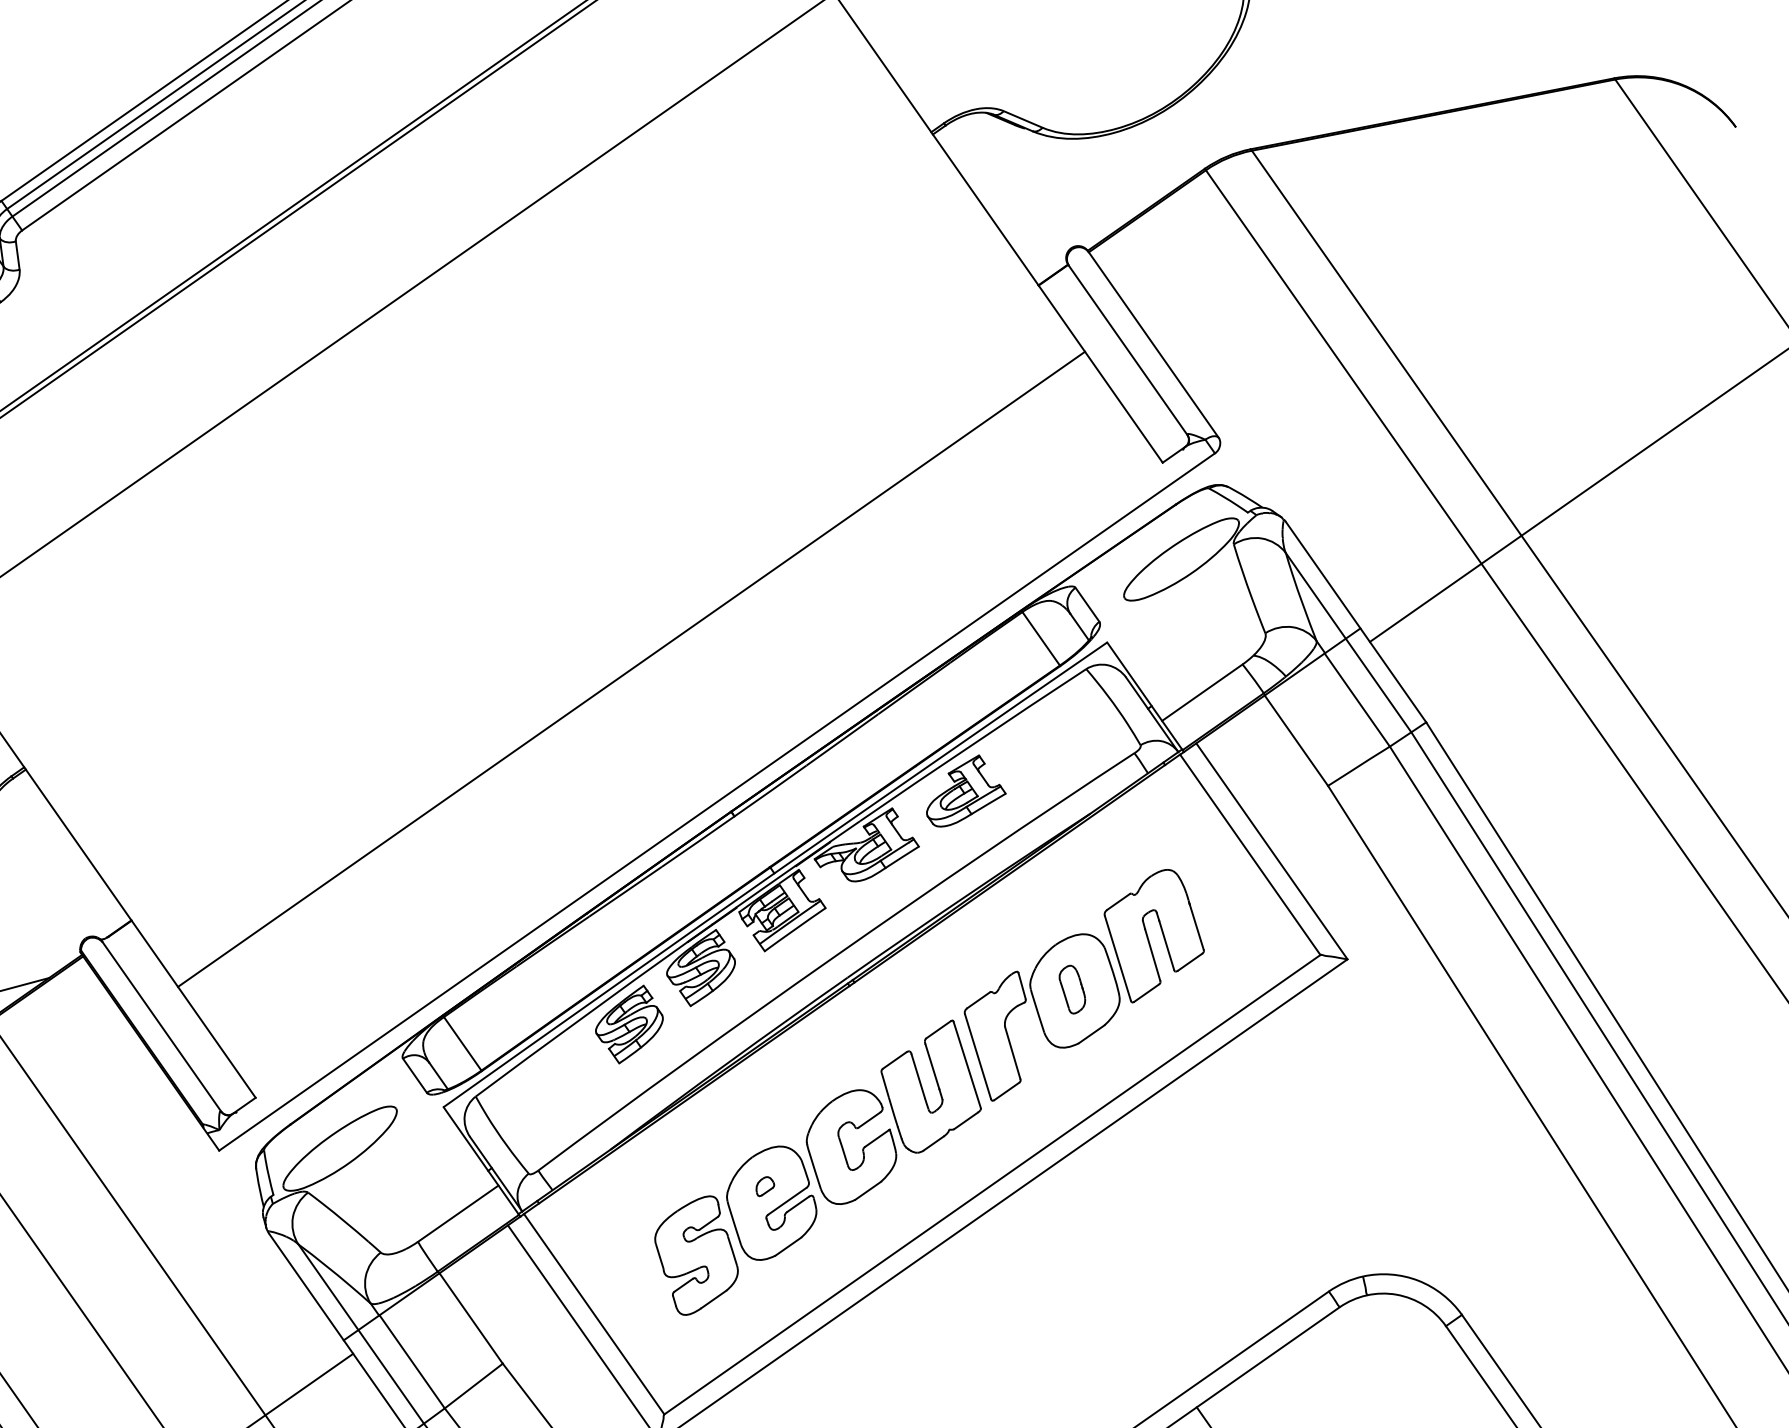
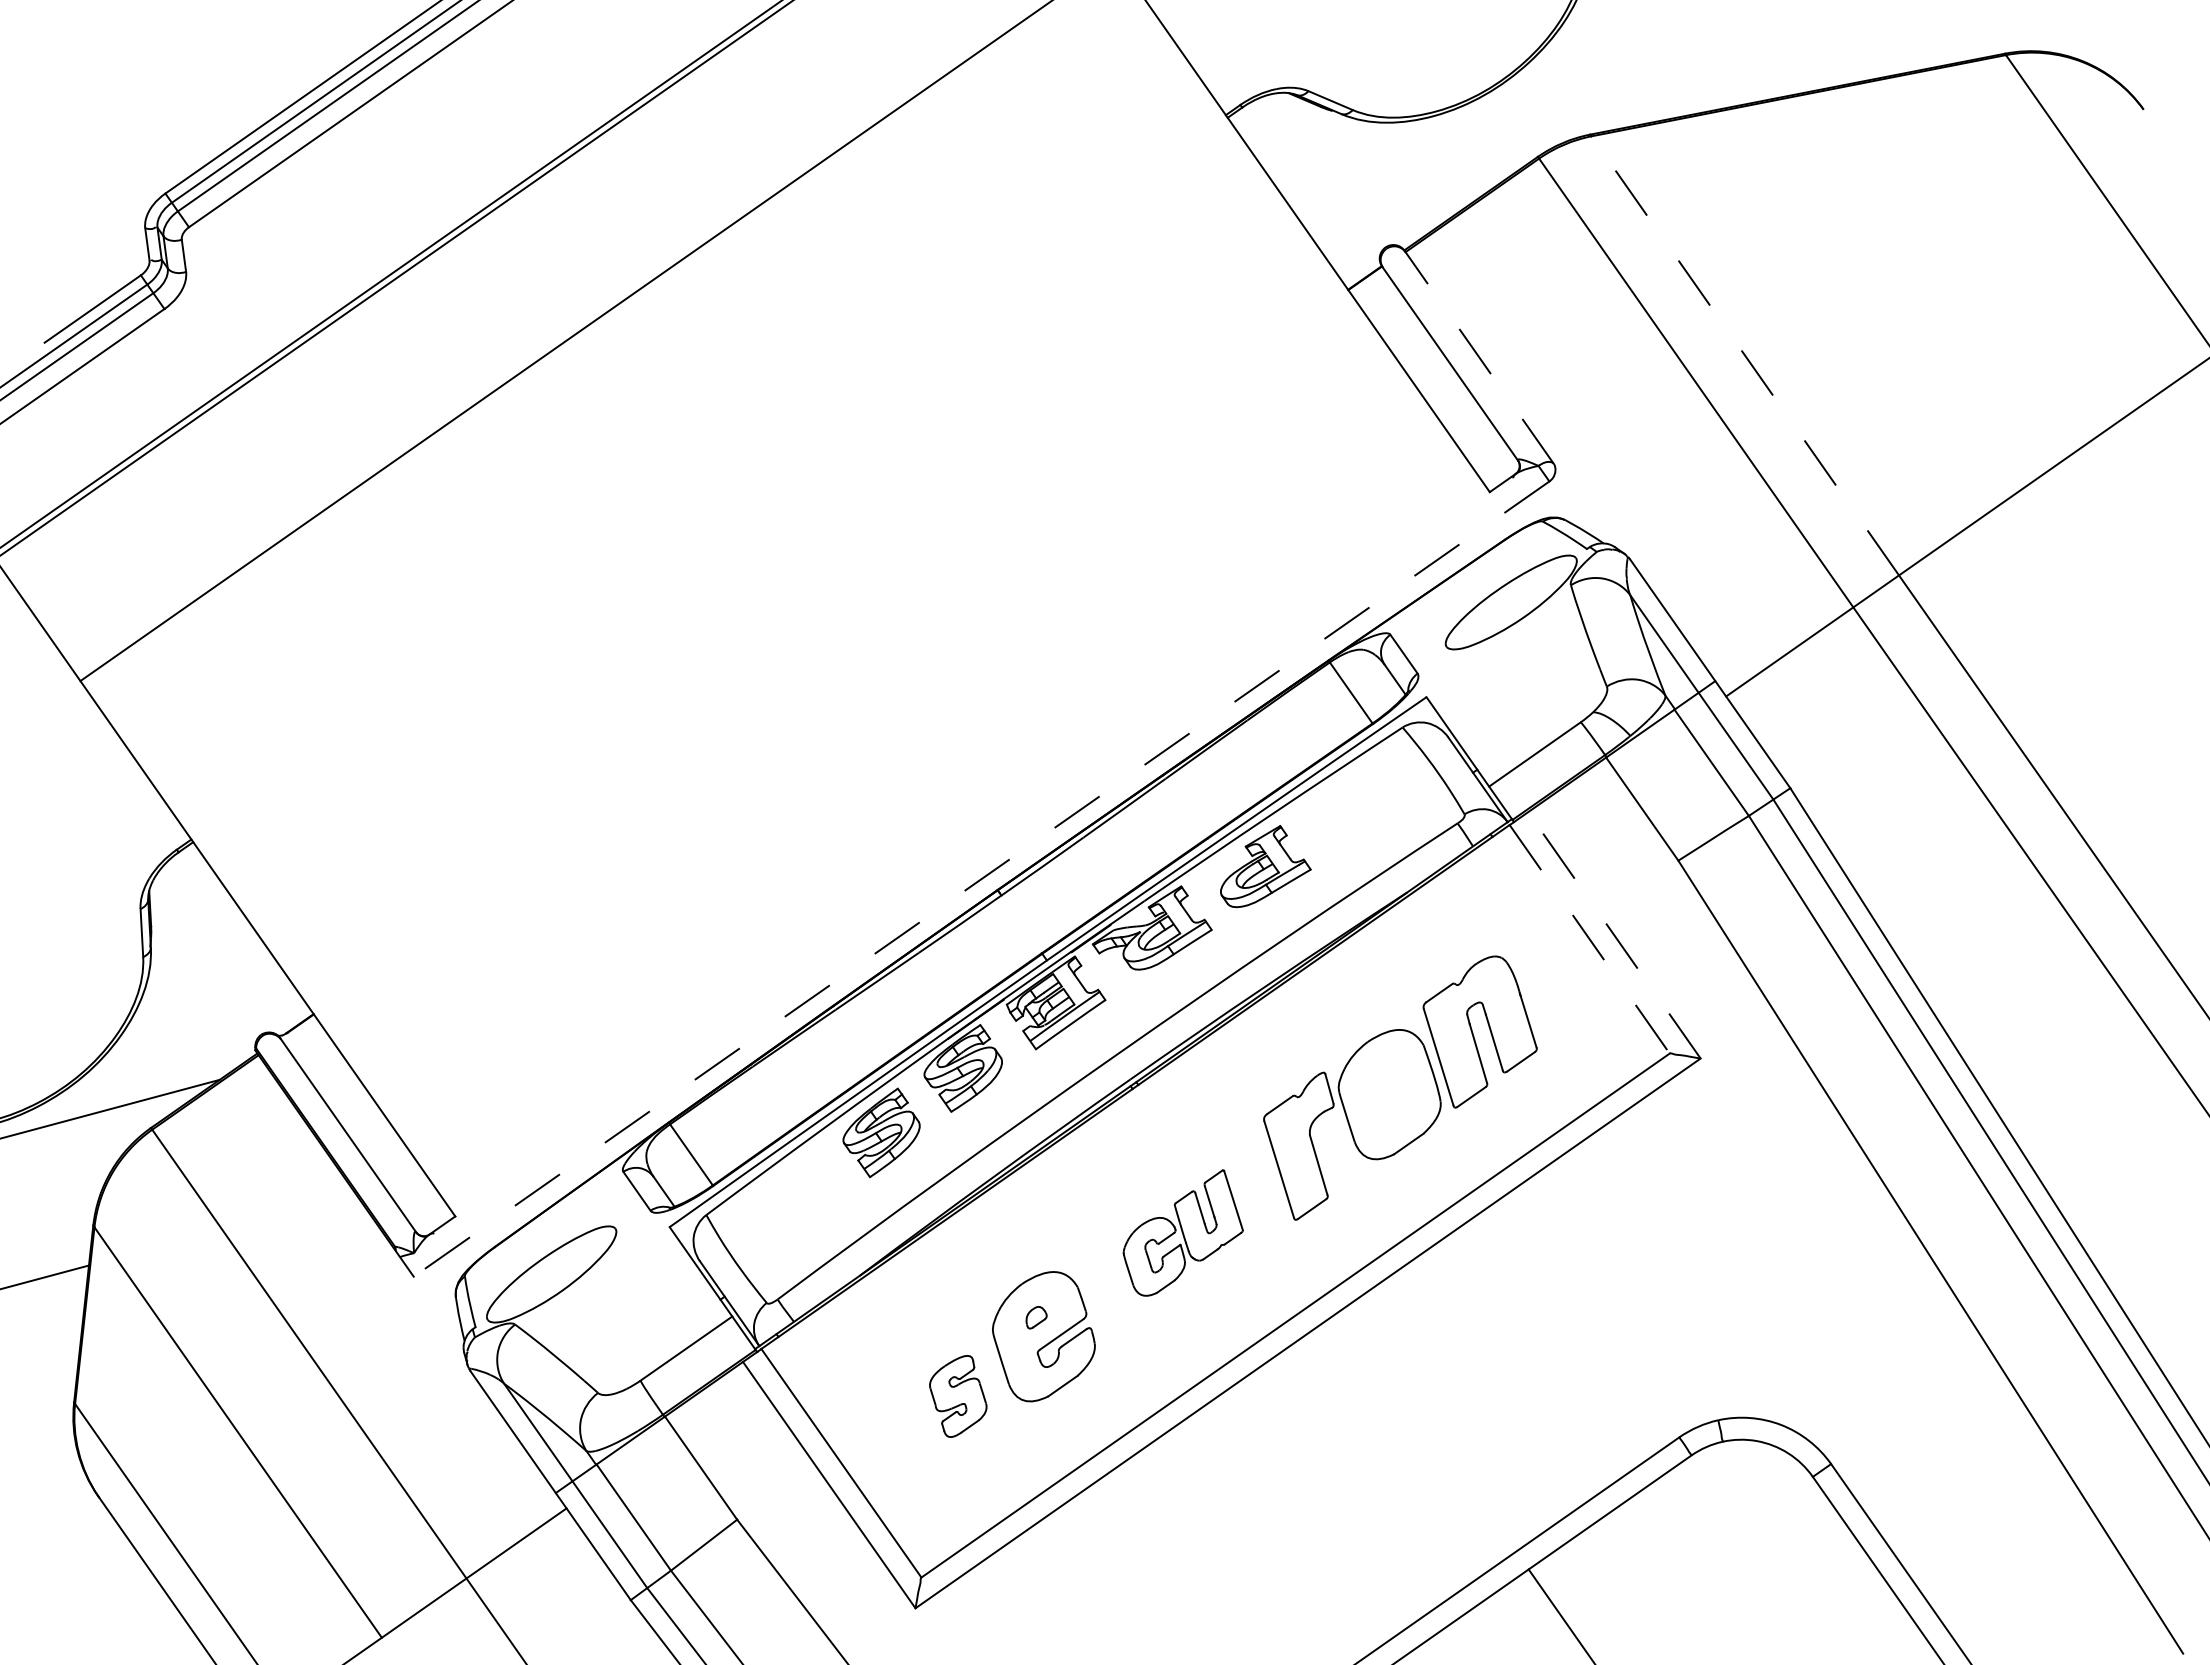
line: (1386, 342) -> (1745, 355), solid -> dashed
line: (1153, 344) -> (1479, 357), solid -> dashed
line: (631, 669) -> (883, 727), removed
line: (717, 802) -> (981, 879), solid -> dashed
line: (1272, 850) -> (1614, 934), solid -> dashed
line: (1250, 854) -> (1590, 939), solid -> dashed
part: (1072, 990) -> (1386, 1093), removed
part: (894, 1111) -> (1183, 1232), size x0.6
part: (696, 1255) -> (958, 1396), size x0.6

